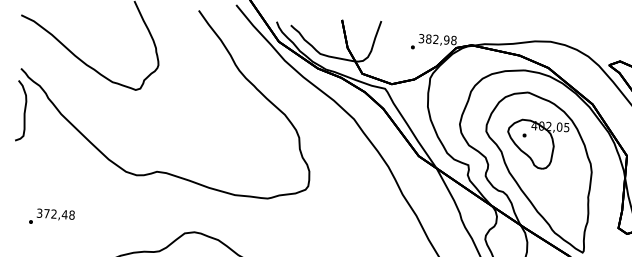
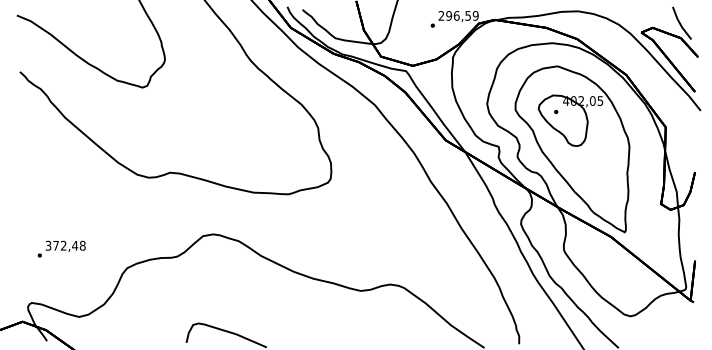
text: (437, 39) -> (458, 15), 382,98 -> 296,59
curve: (23, 110) -> (25, 116), removed
text: (51, 216) -> (61, 248), moved

